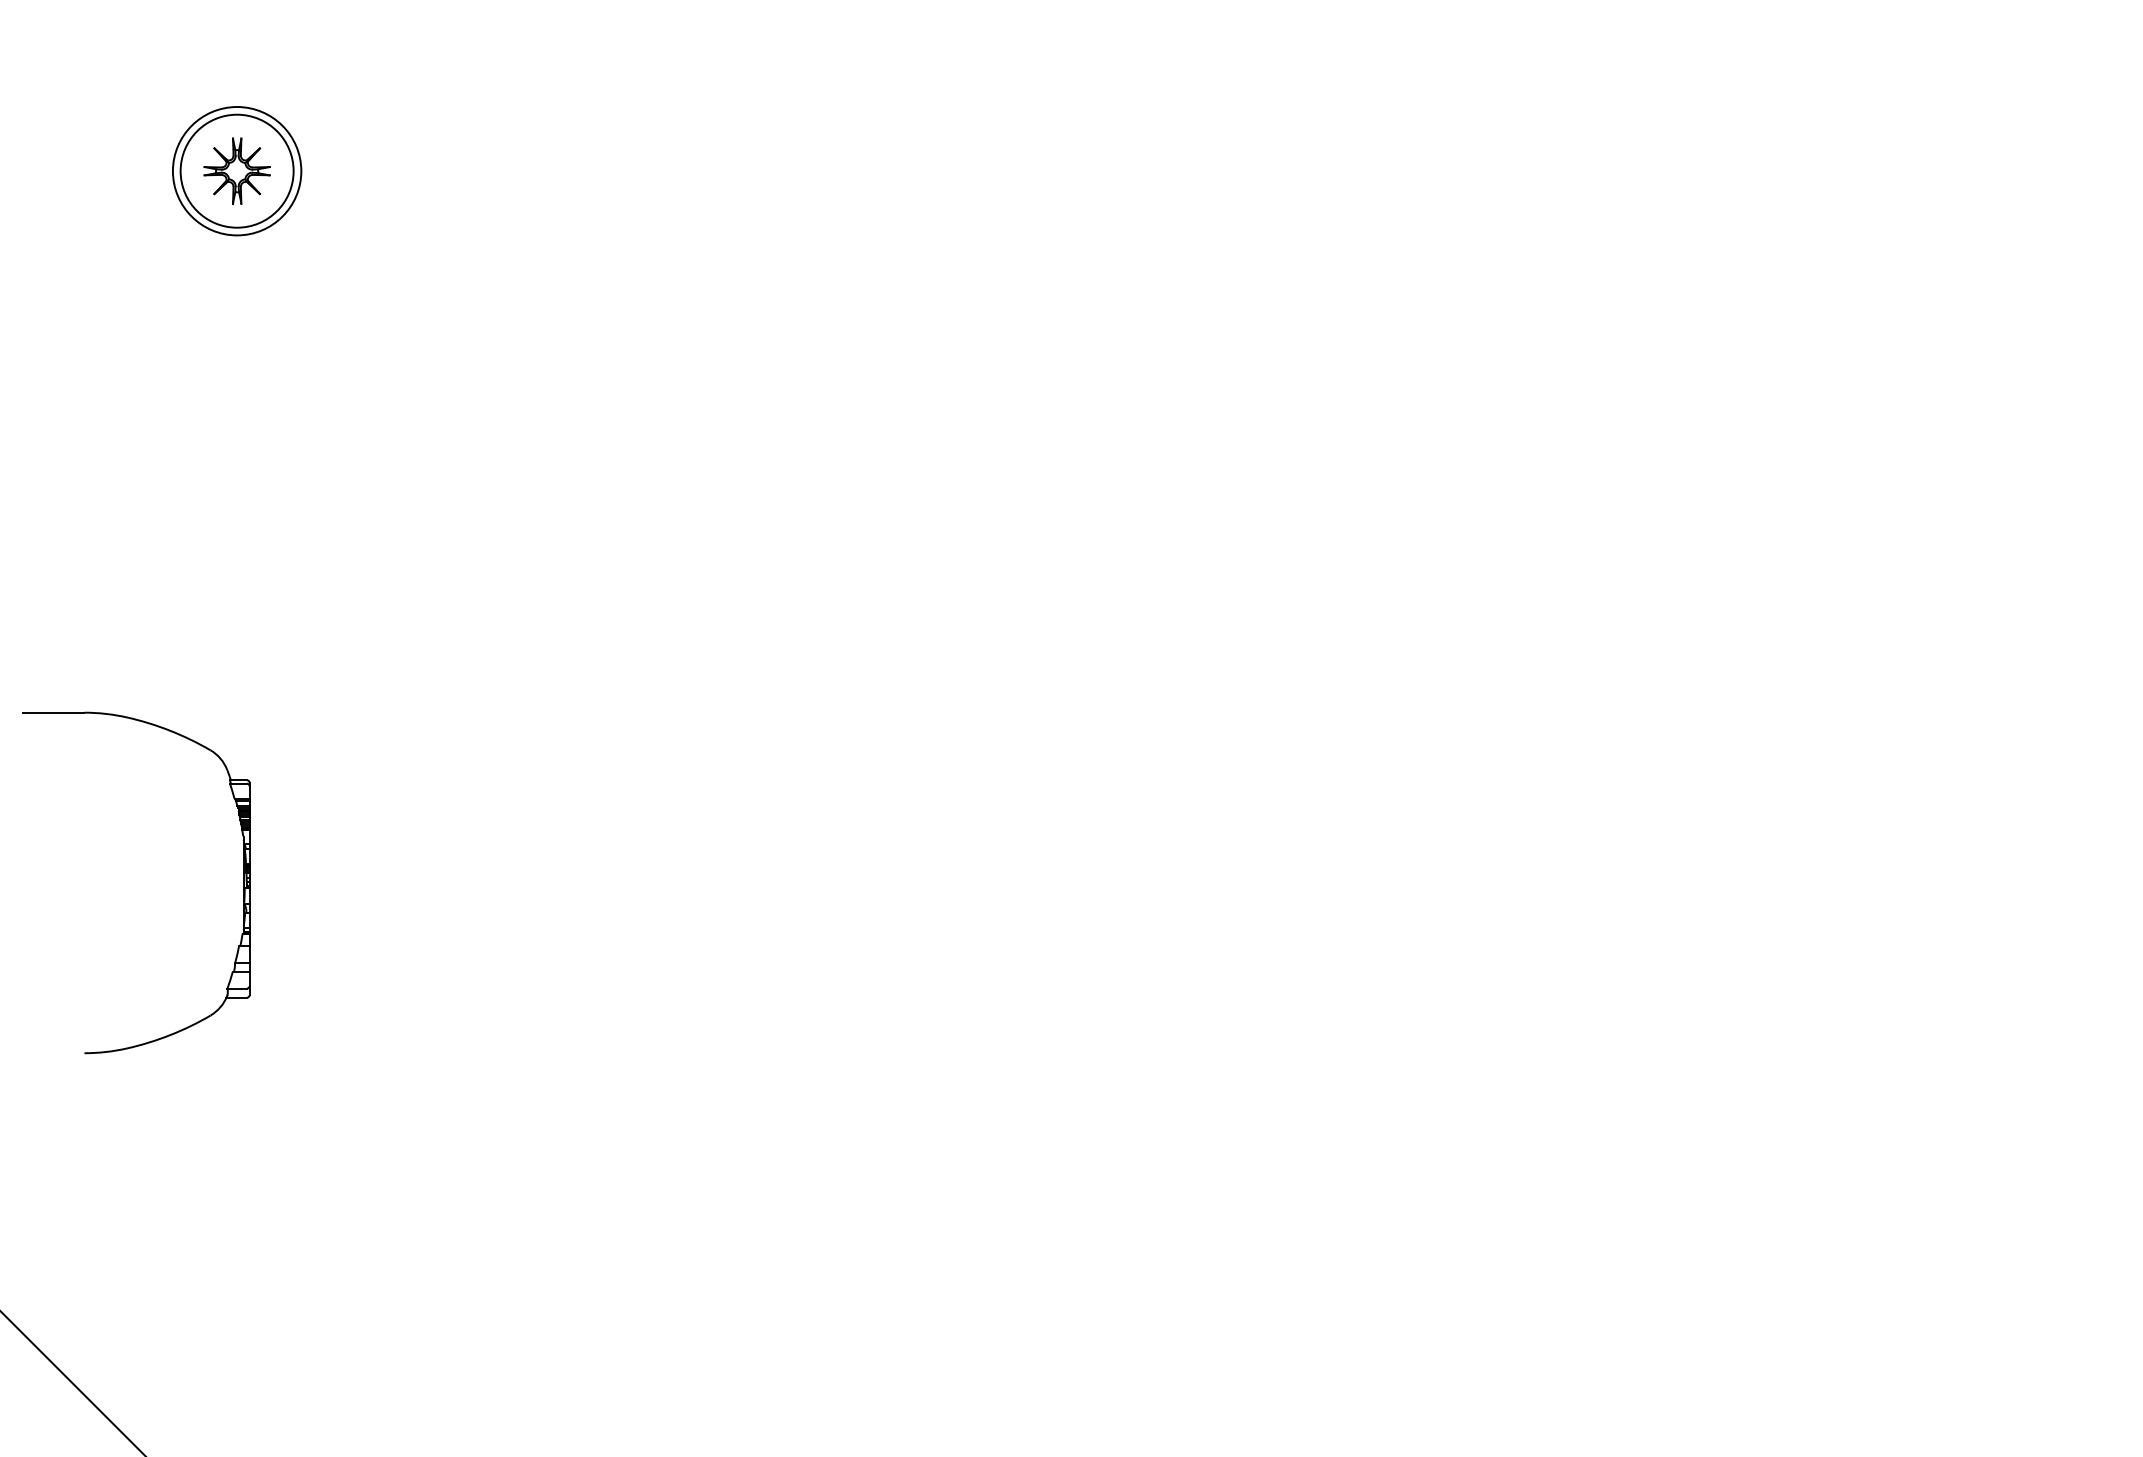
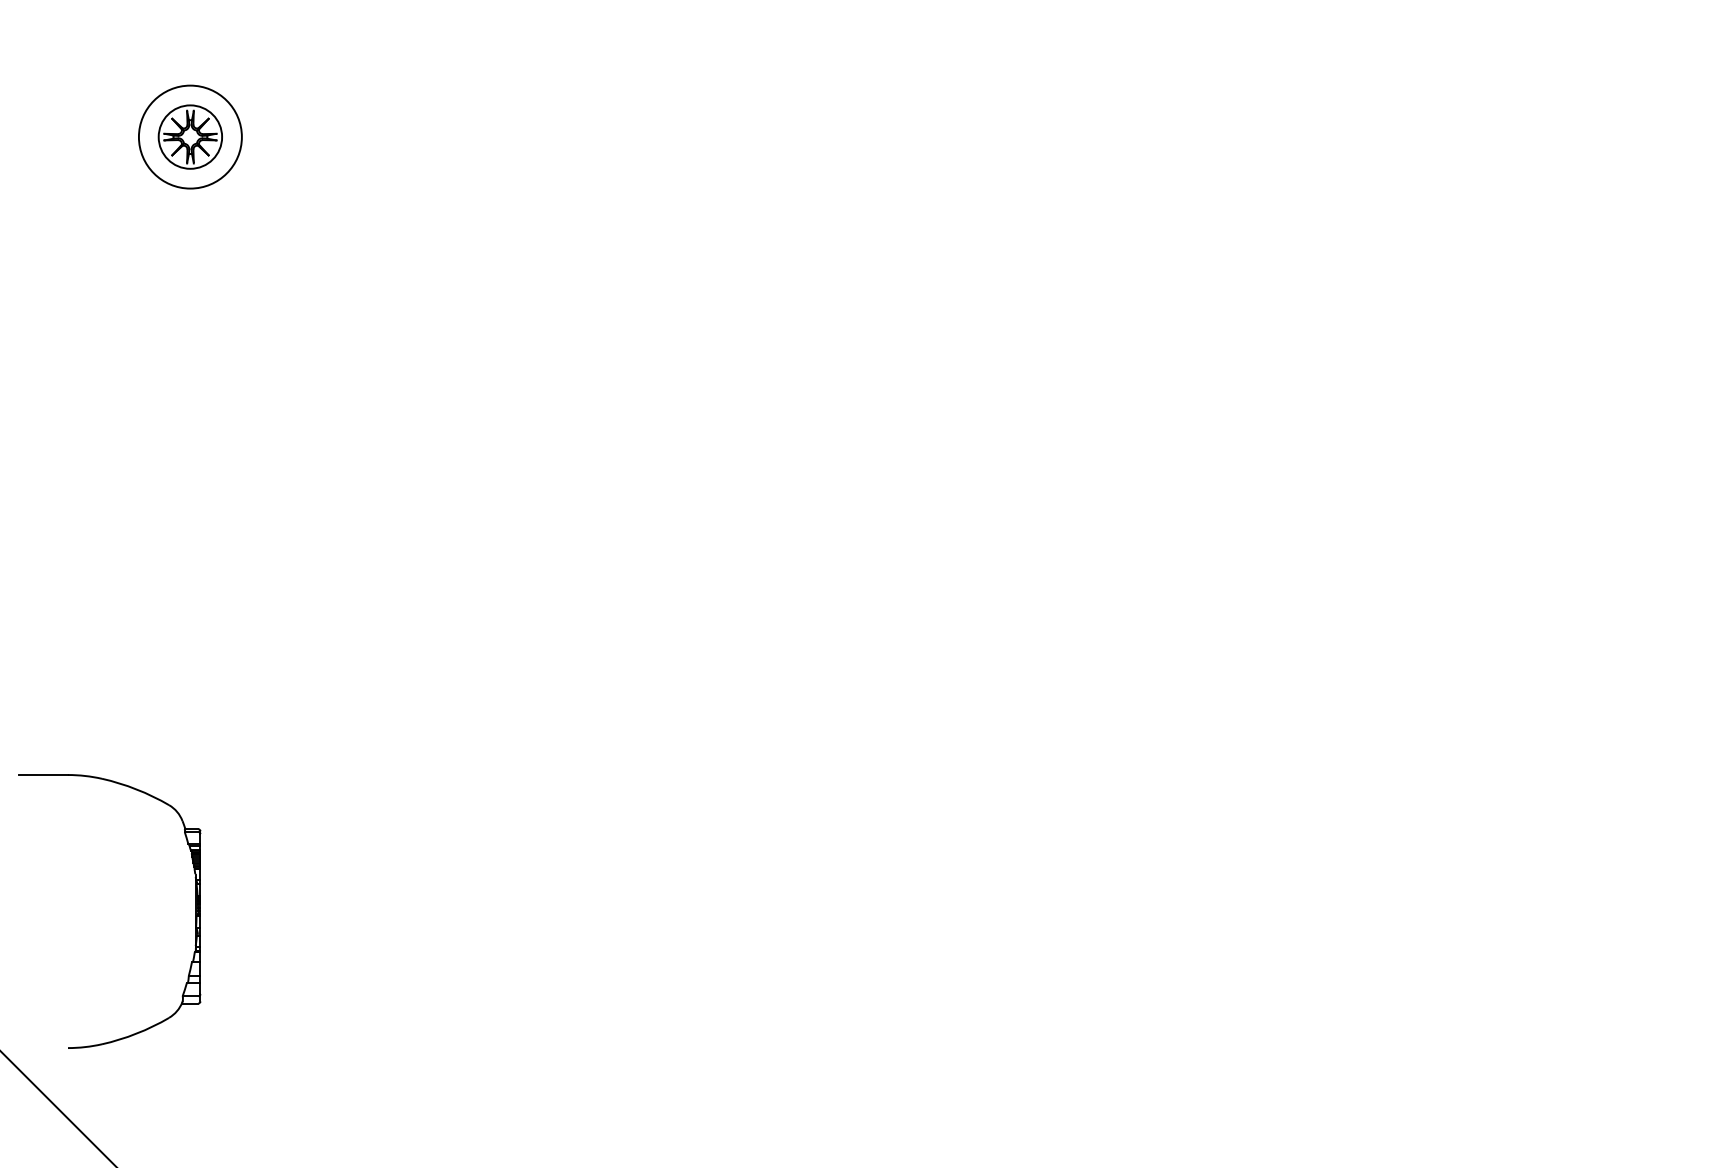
circle: (236, 170) -> (189, 136), size x0.7
part: (243, 882) -> (195, 911), moved

